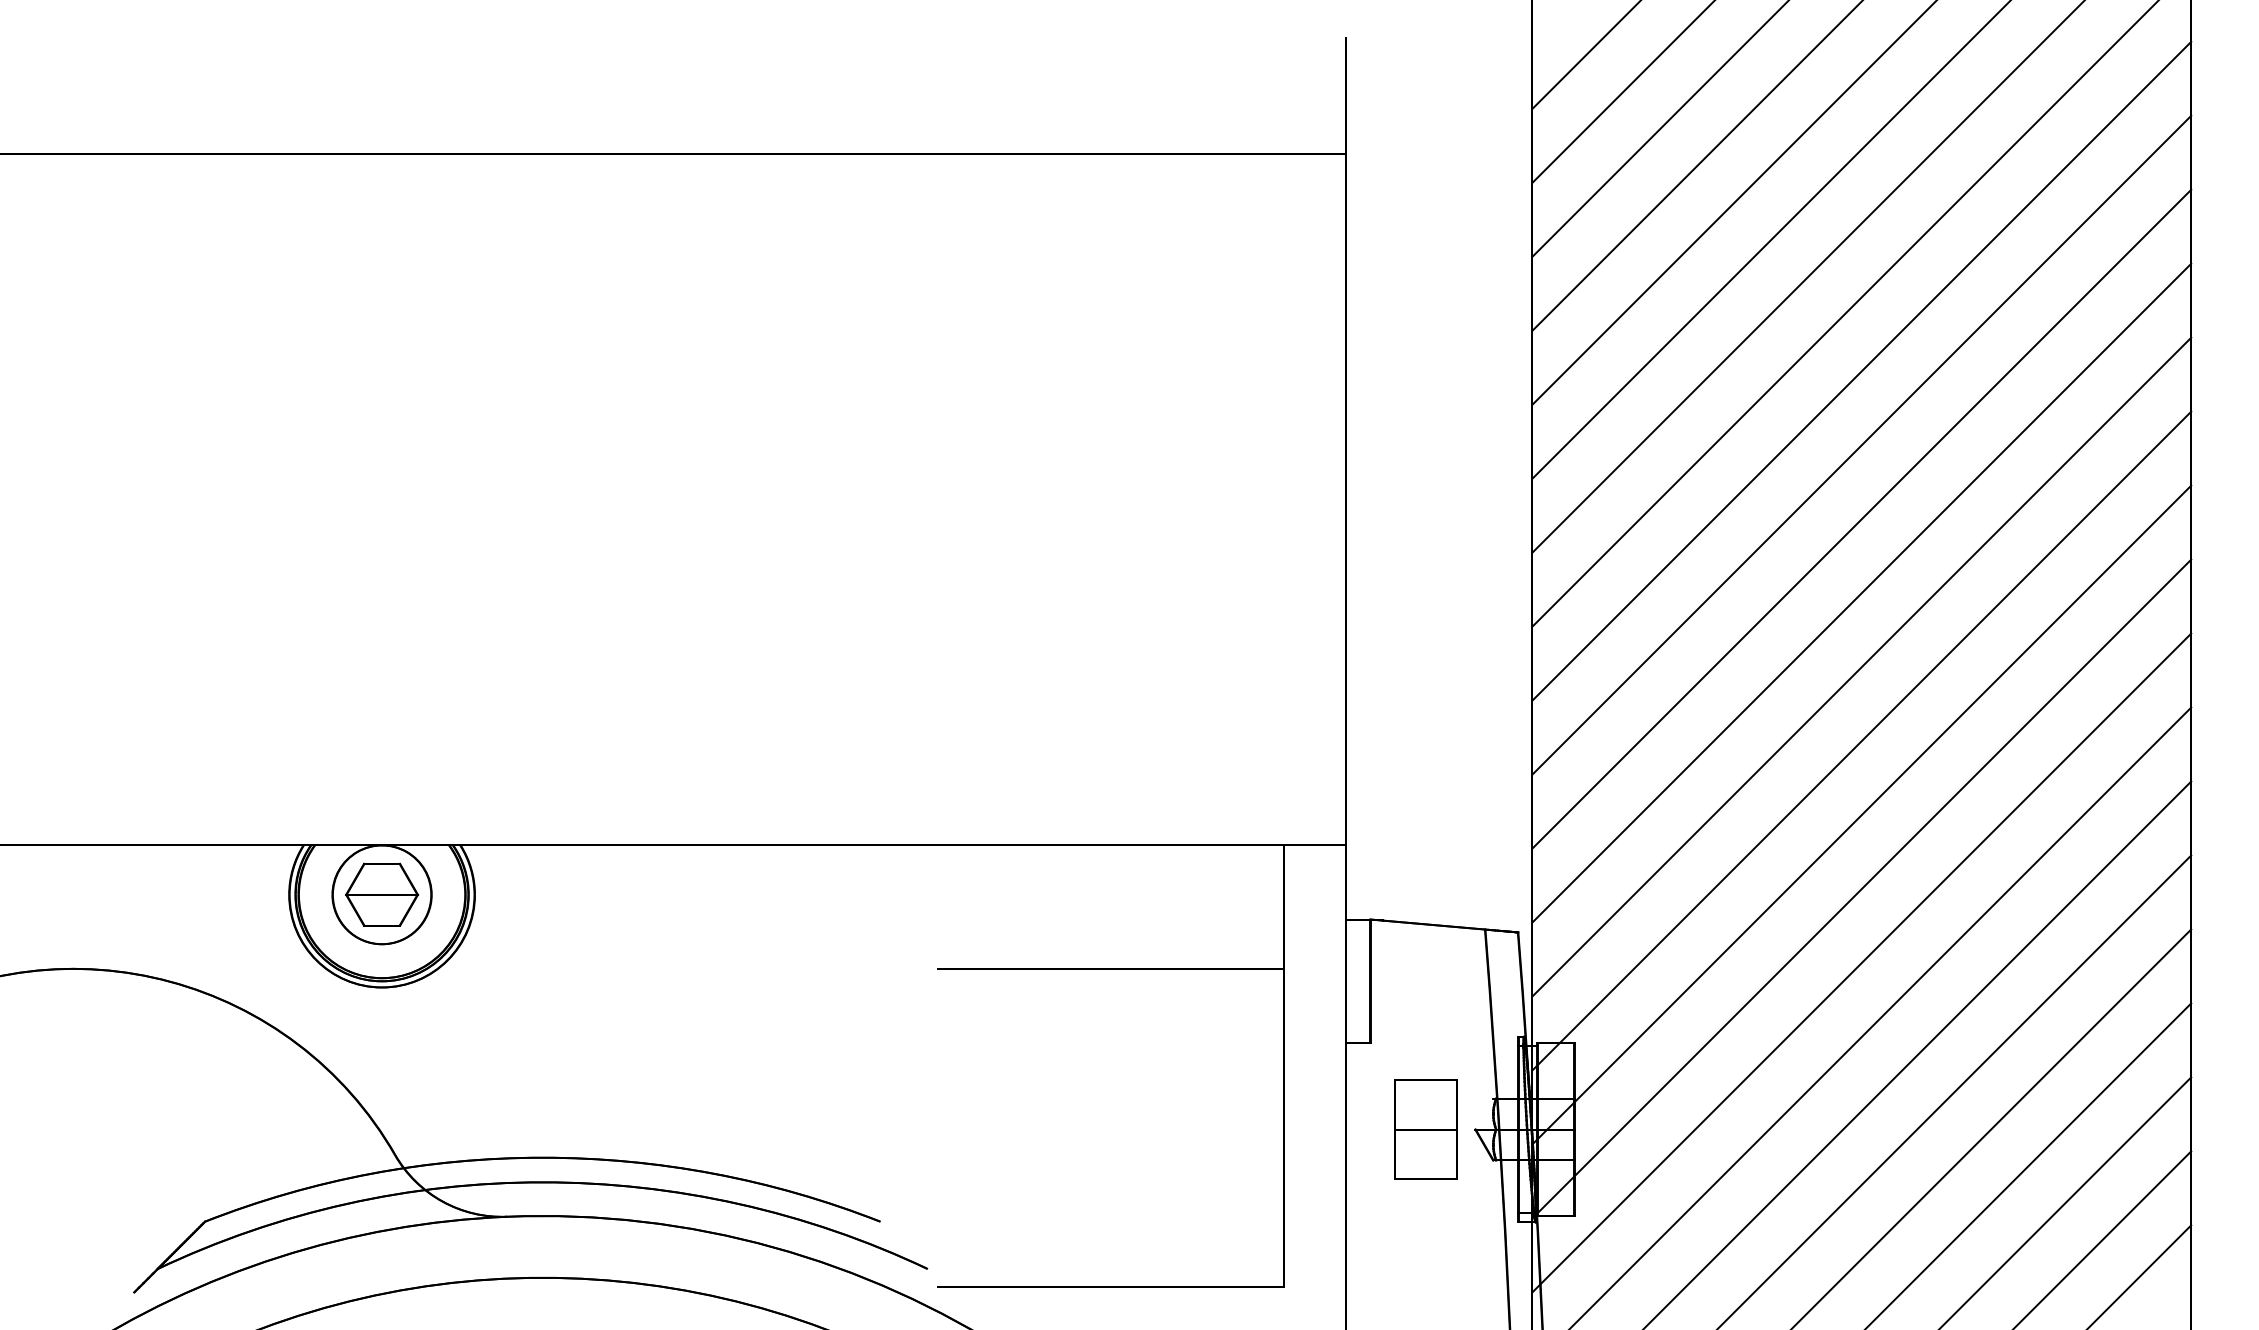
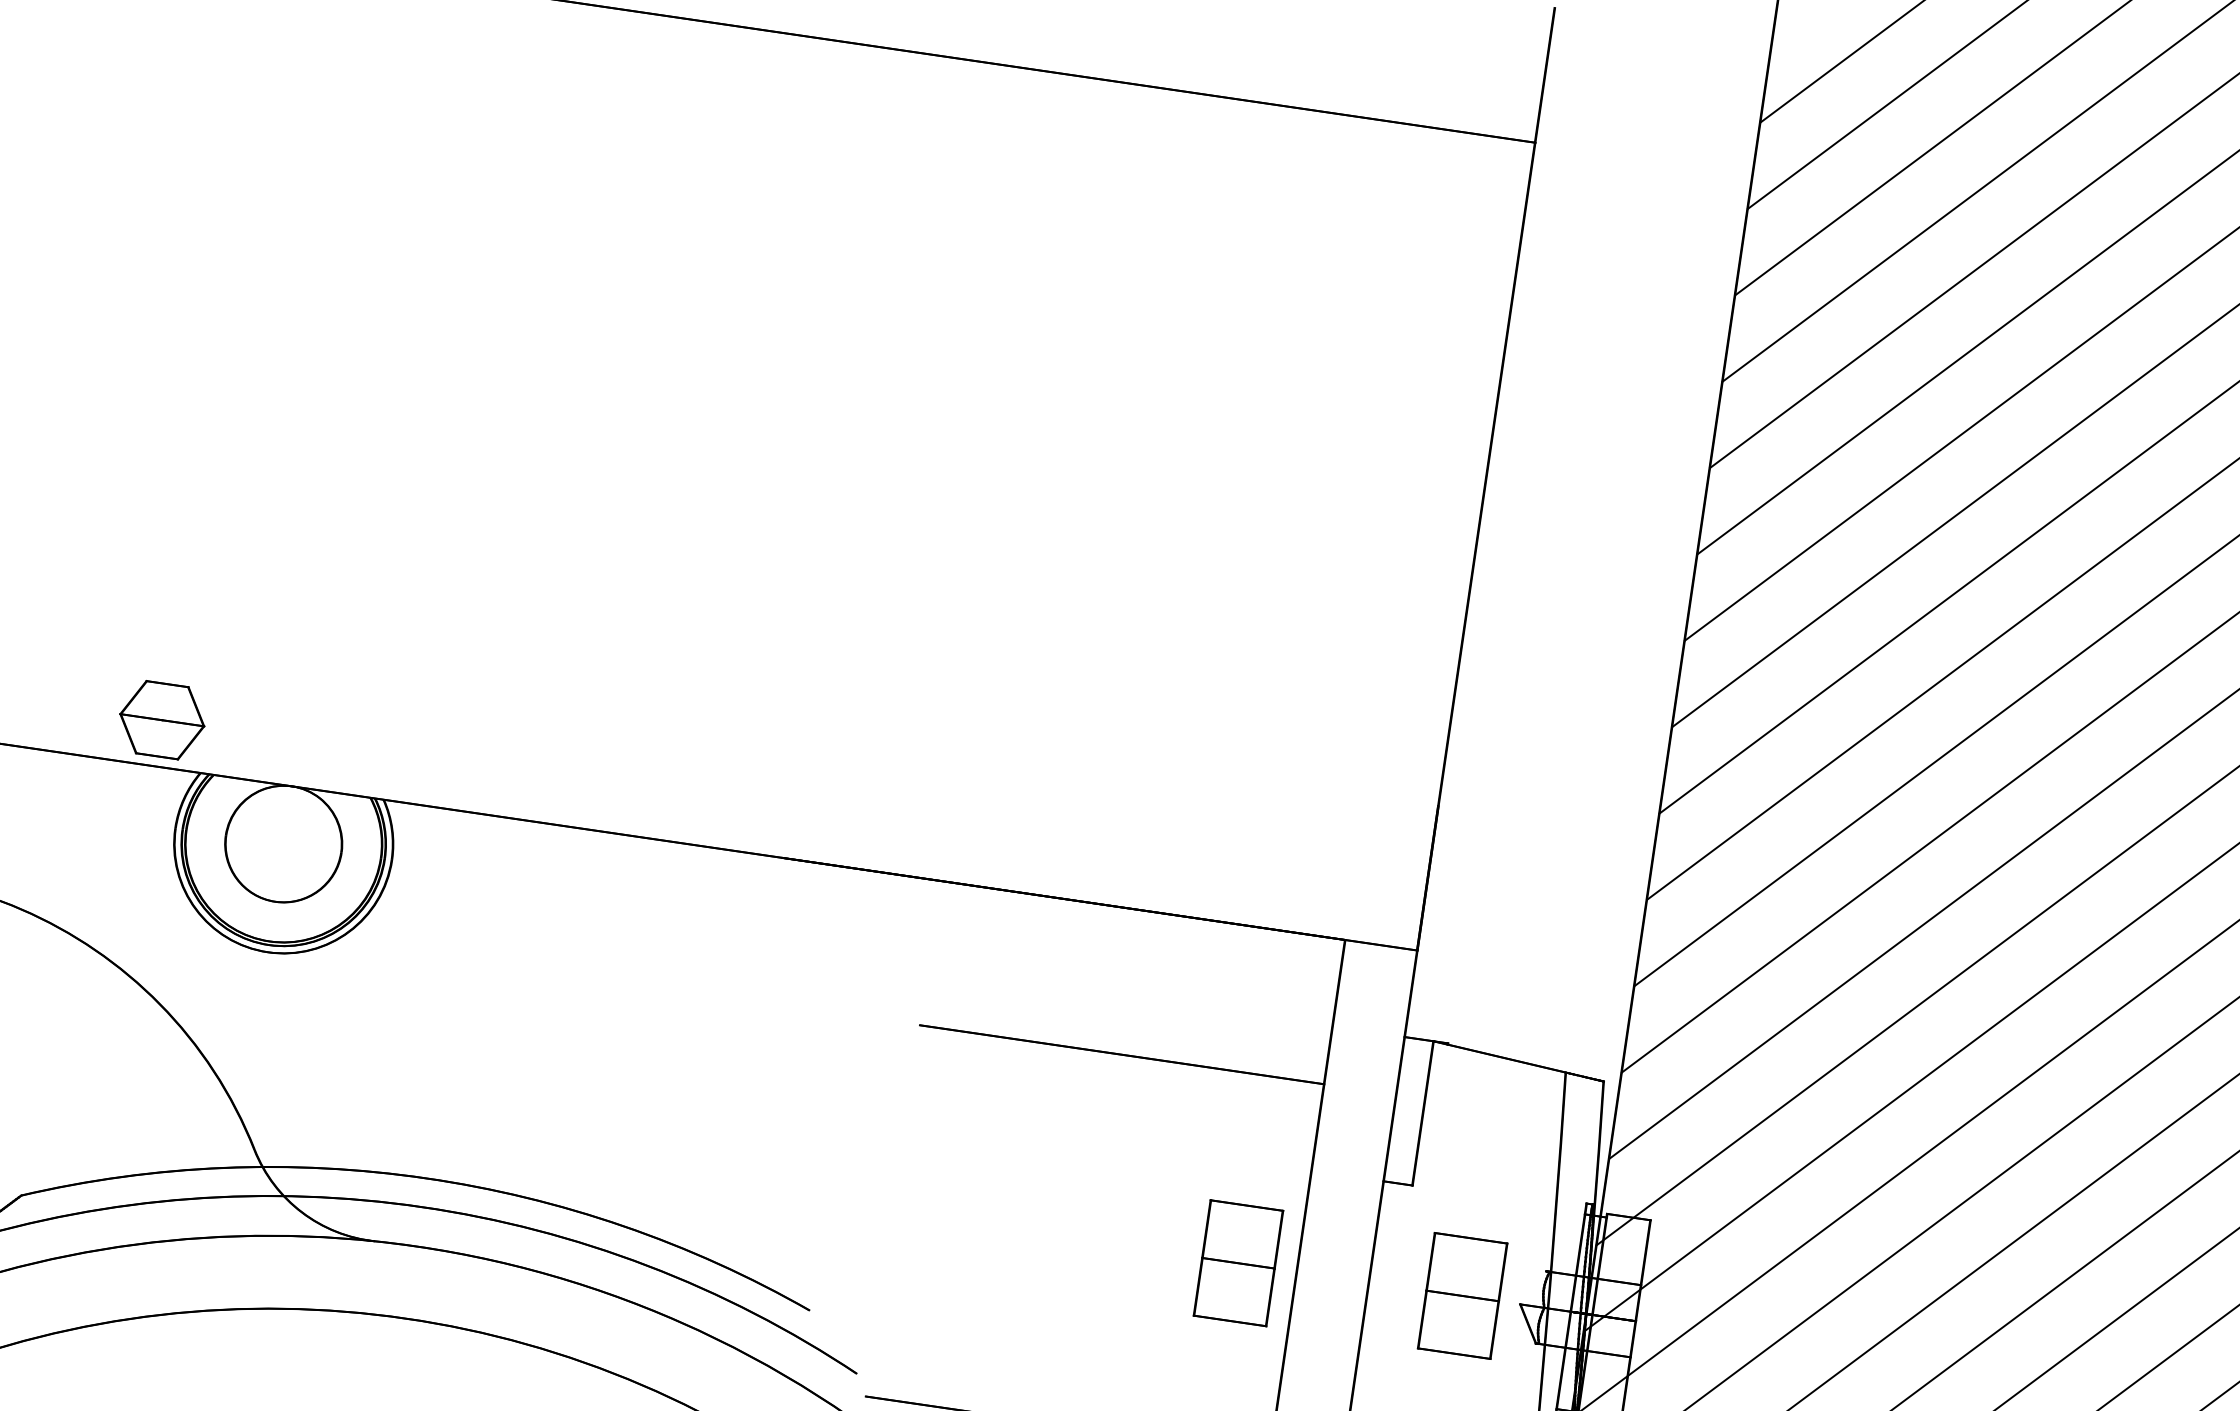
part: (382, 894) -> (162, 719), moved
part: (1233, 1129) -> (1237, 1263), added

